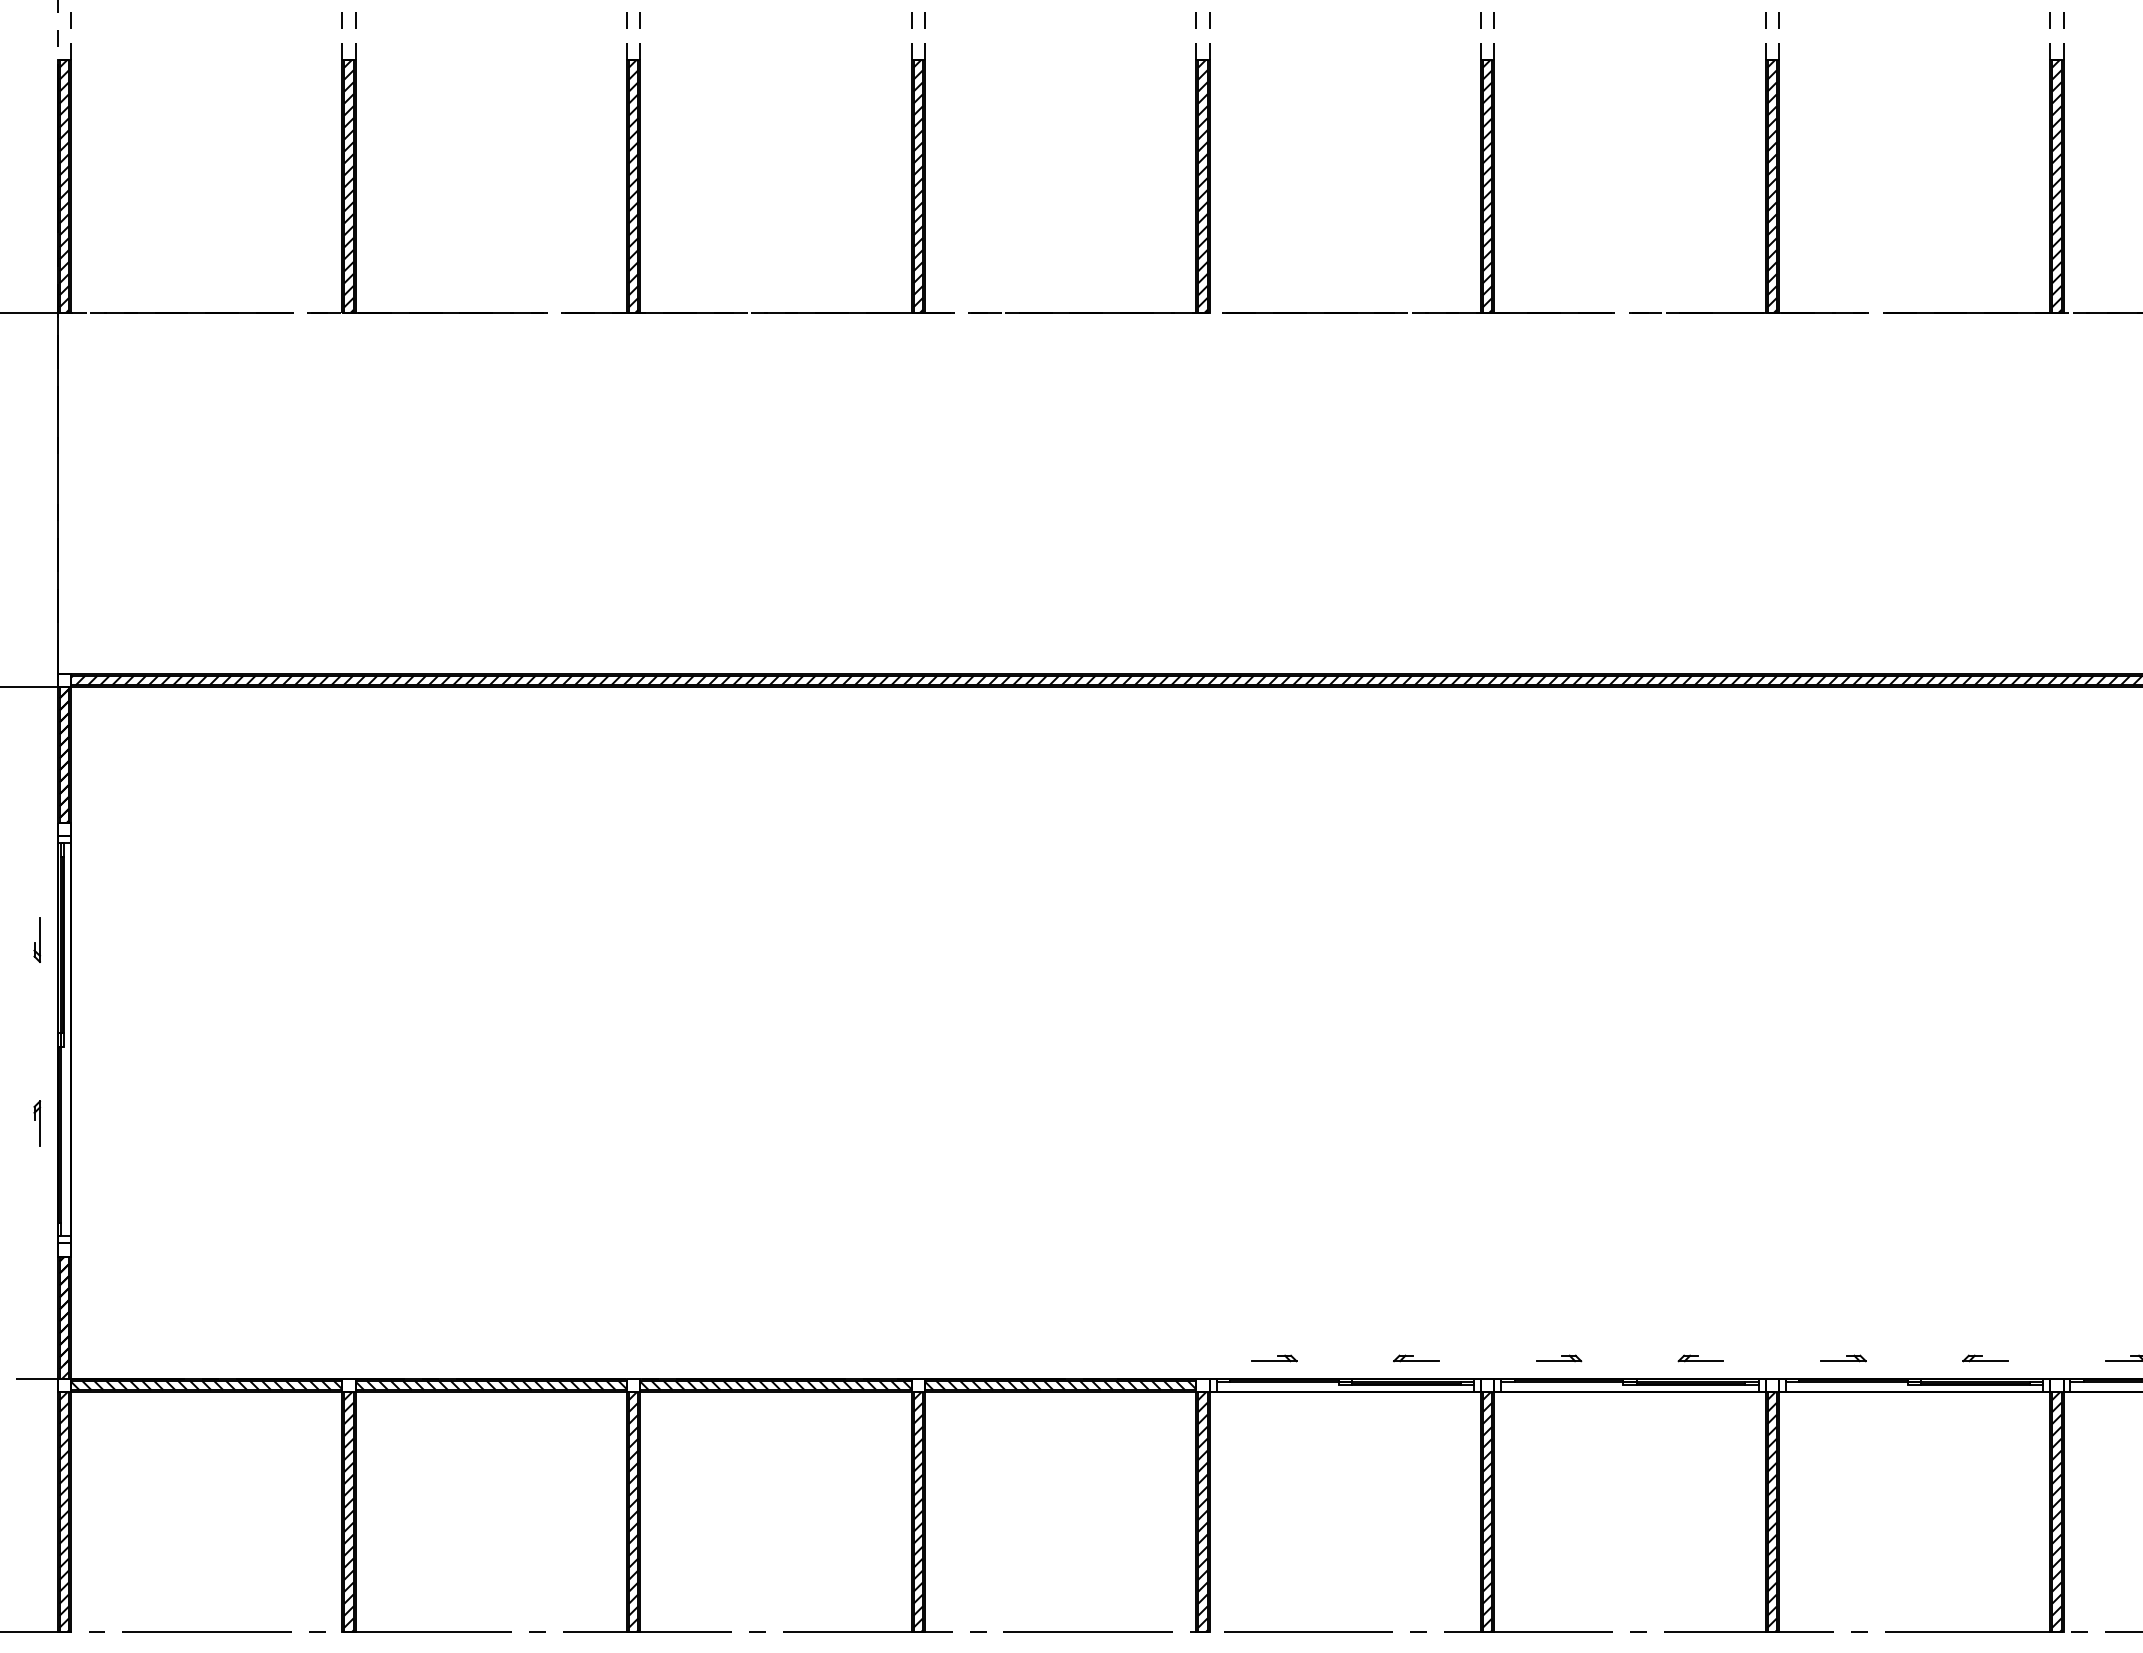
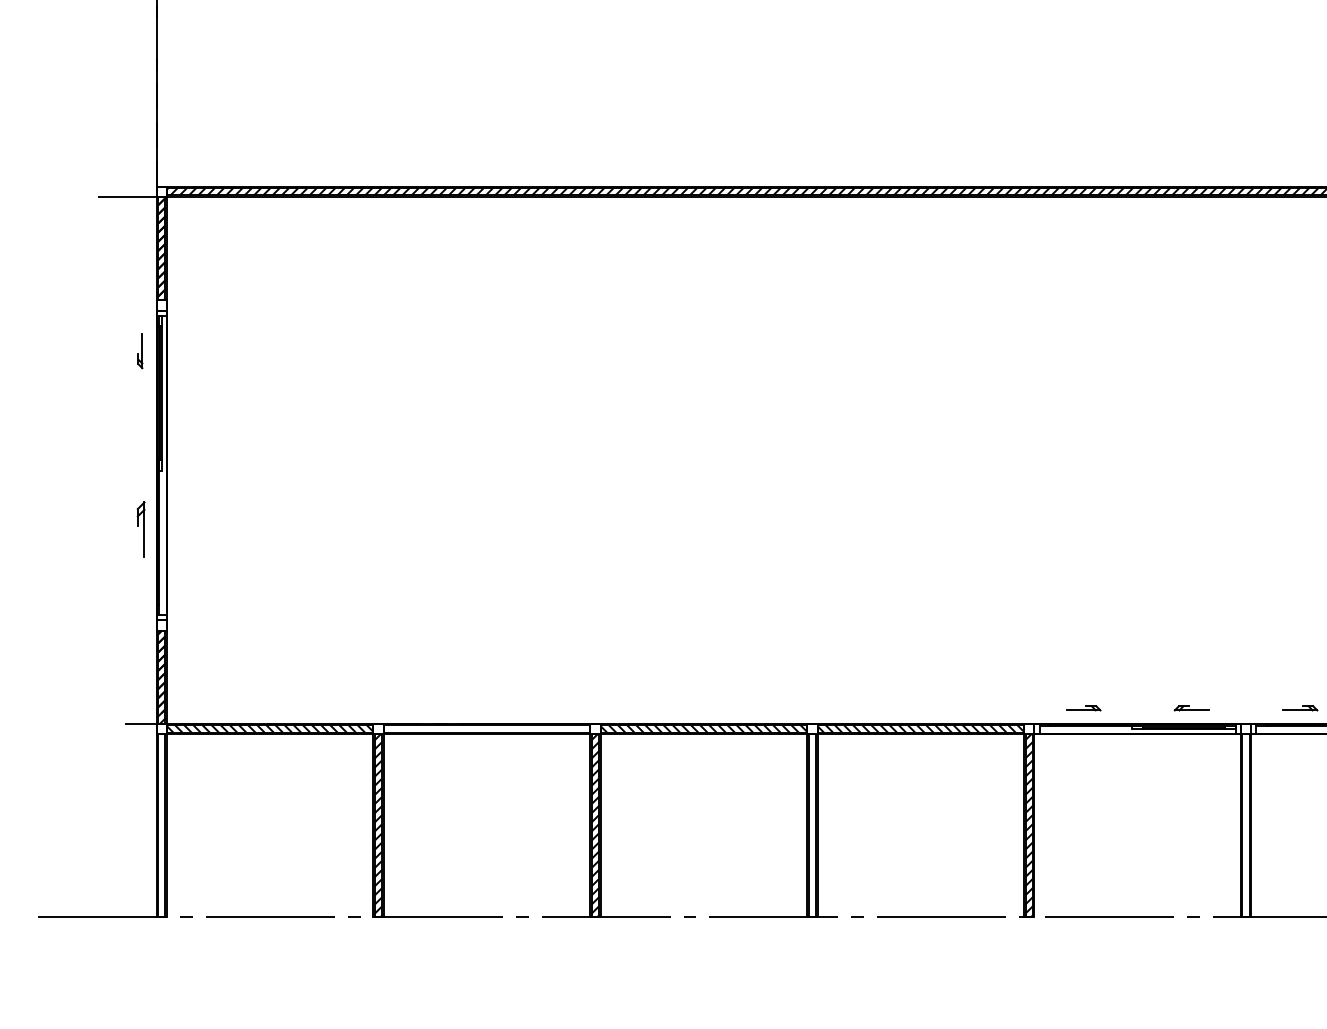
part: (36, 939) -> (139, 351), moved
part: (36, 1123) -> (140, 529), size x1.6
hatch: (490, 1385) -> (486, 728), removed
hatch: (64, 1512) -> (161, 825), removed
hatch: (918, 1512) -> (812, 825), removed
hatch: (1487, 1512) -> (1245, 825), removed

